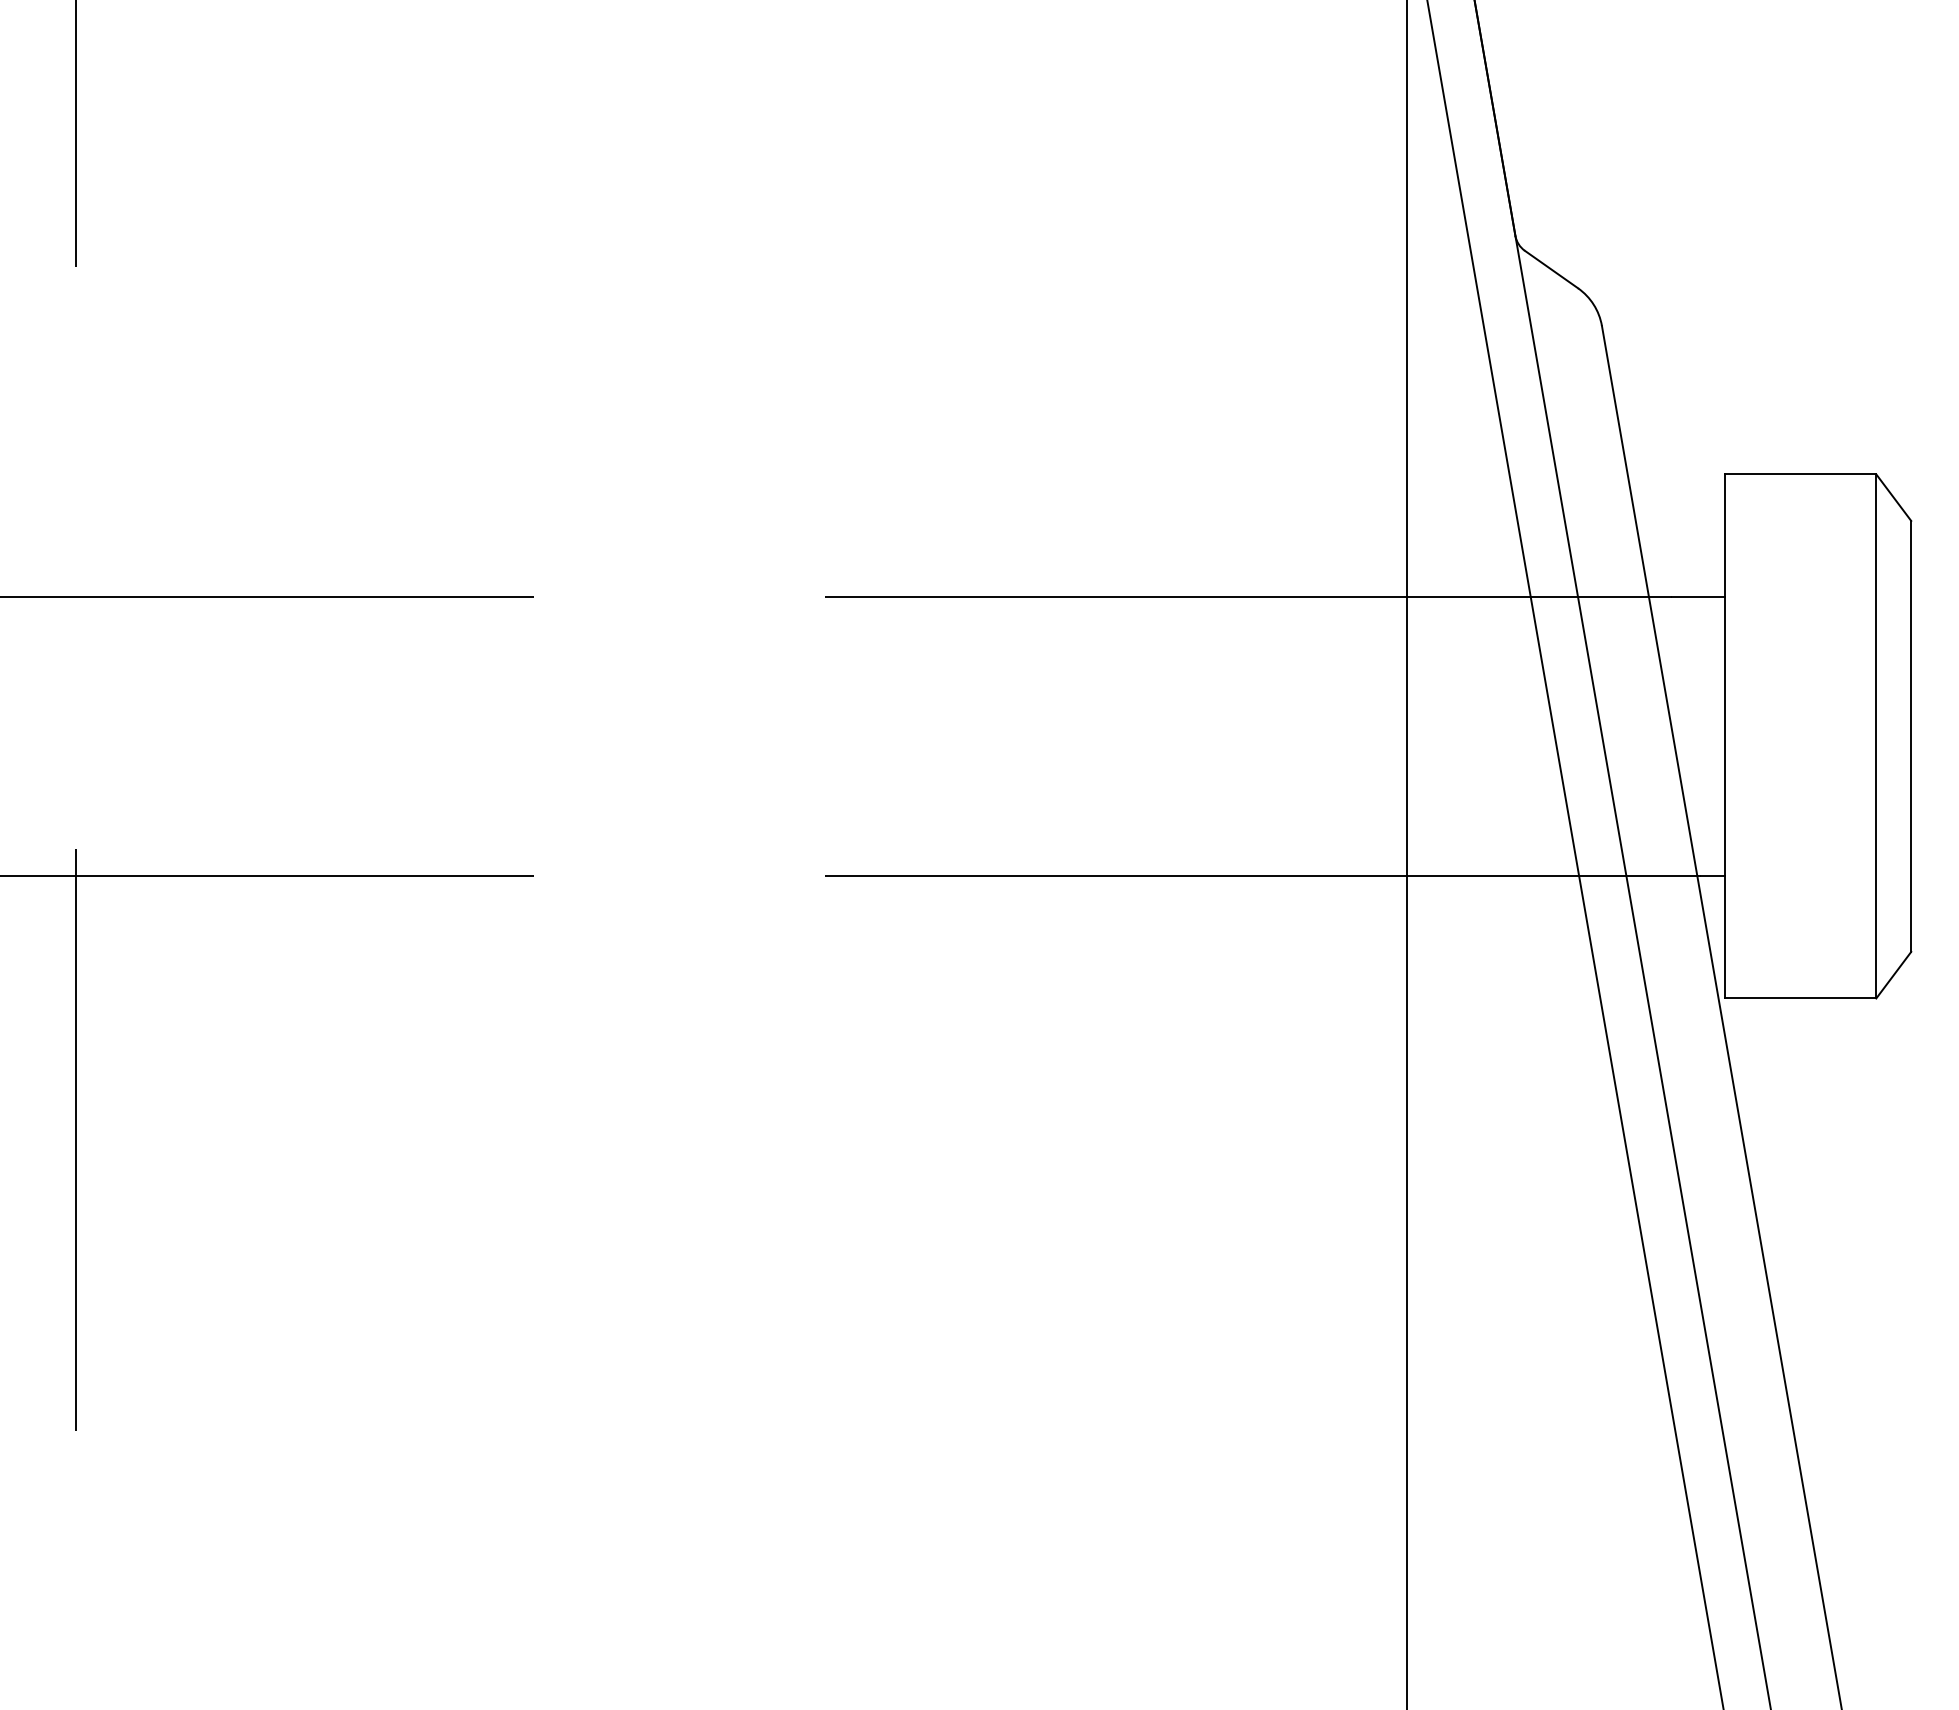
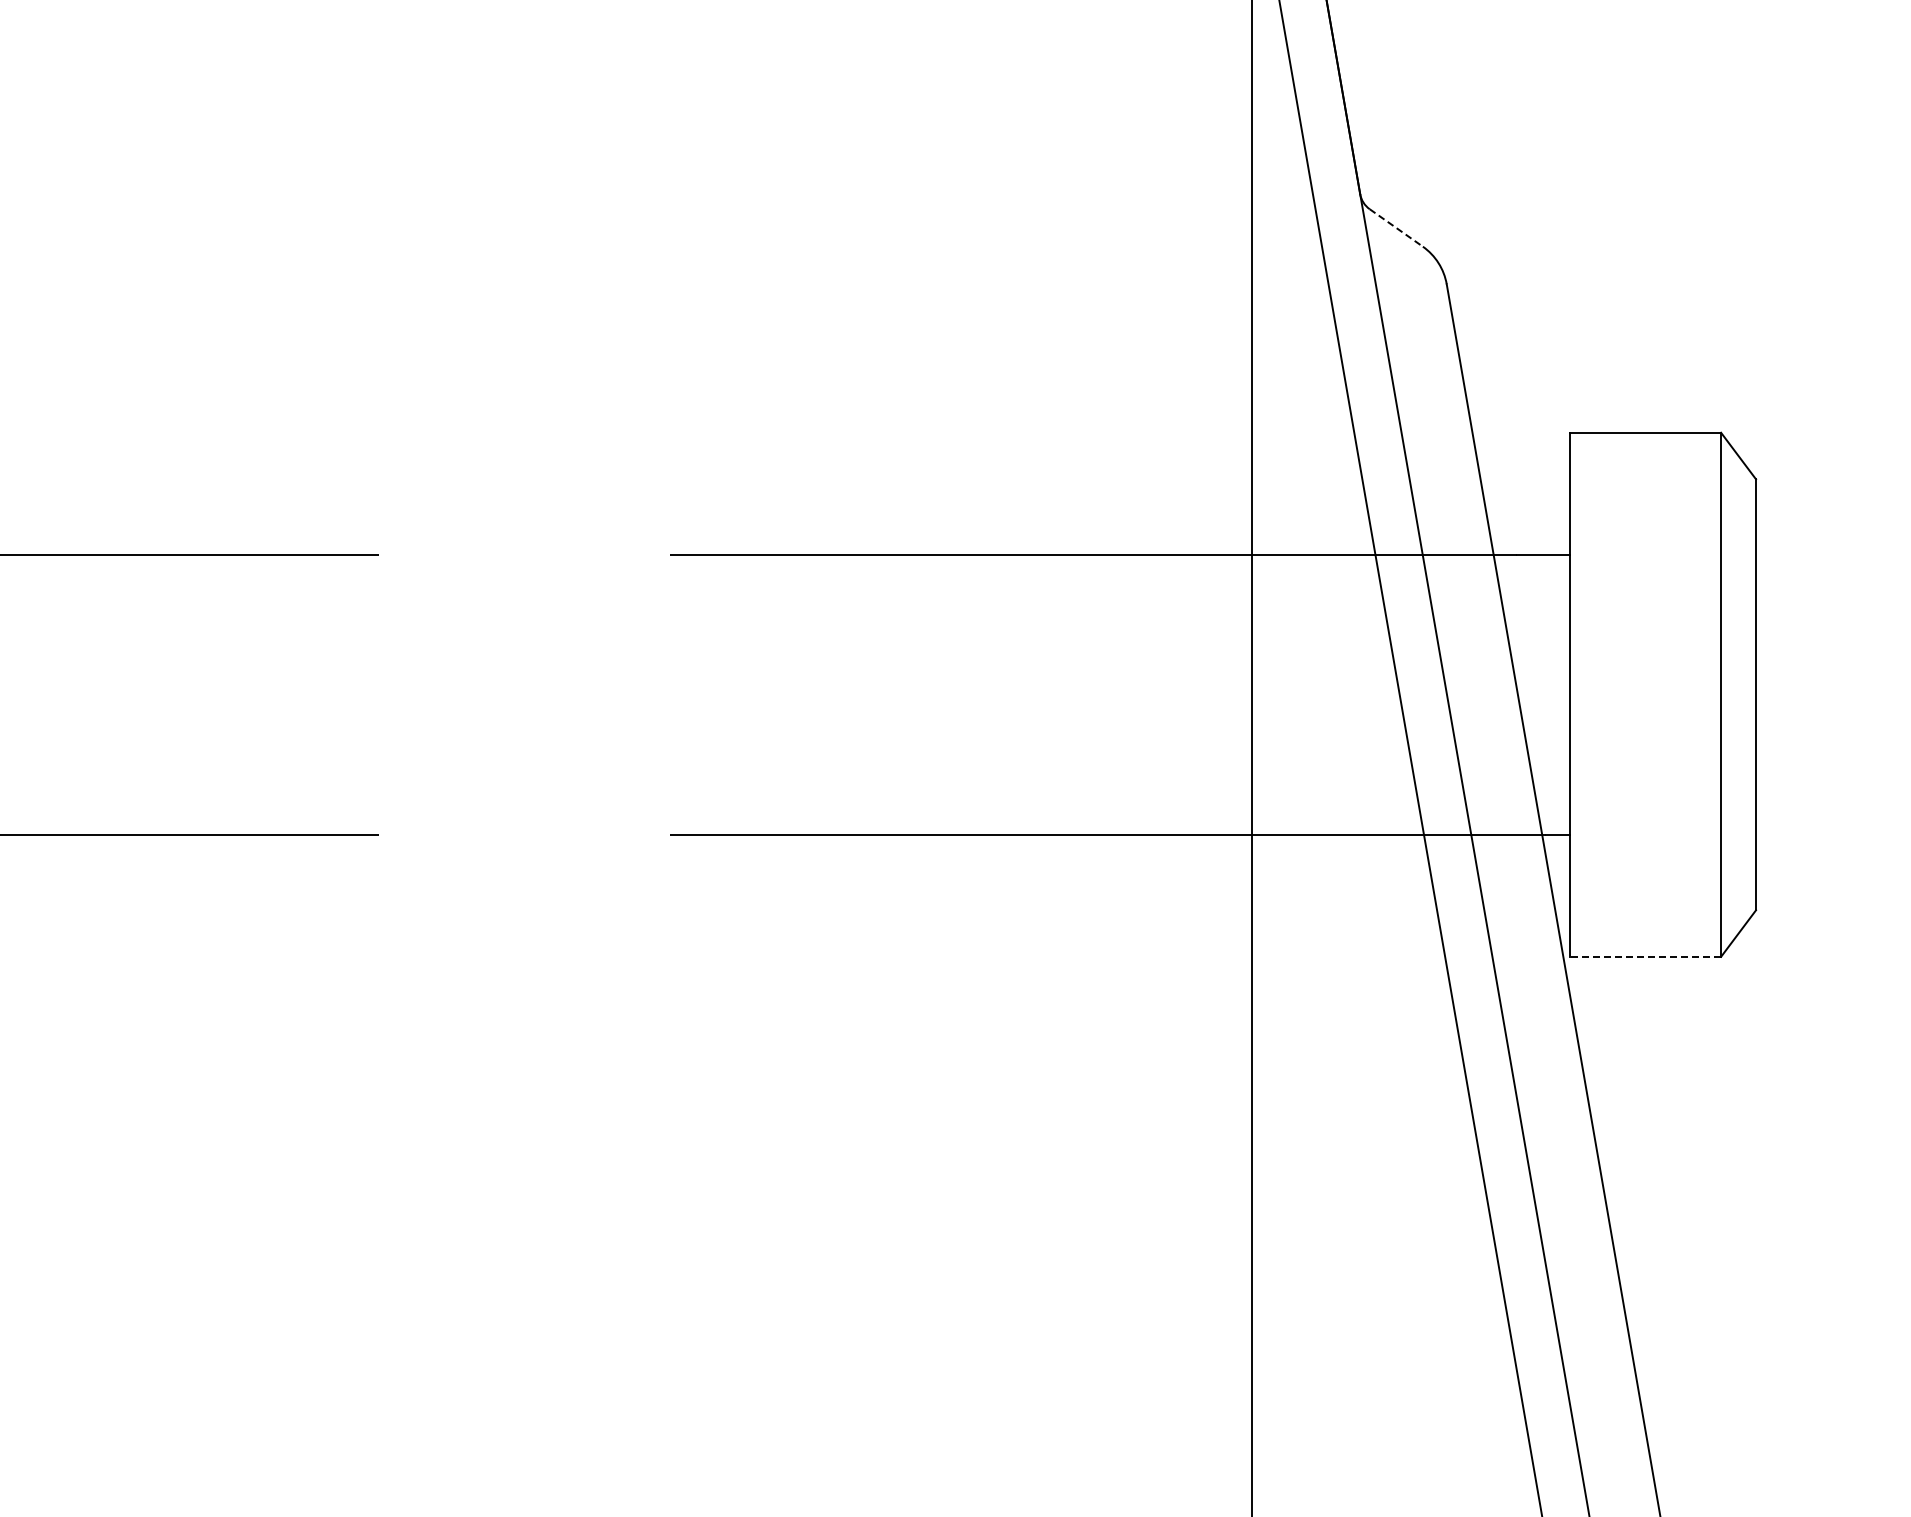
line: (1551, 269) -> (1396, 227), solid -> dashed
line: (1800, 998) -> (1645, 956), solid -> dashed

